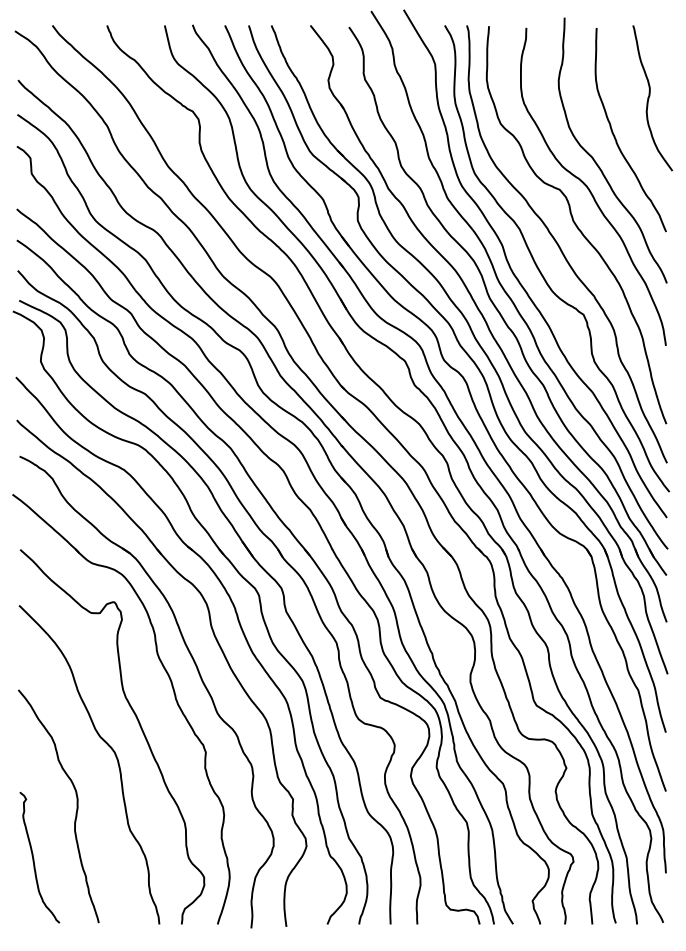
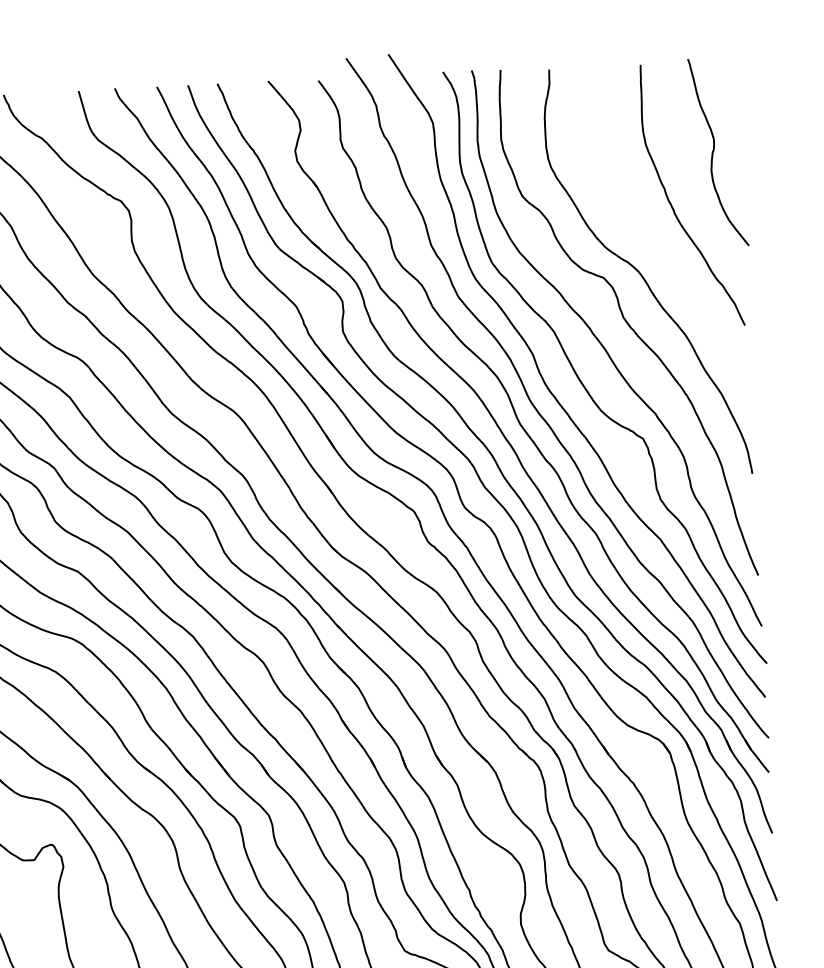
curve: (596, 161) -> (649, 238), removed

